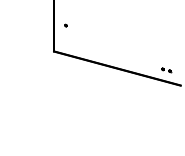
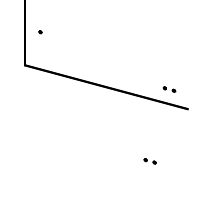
part: (151, 126) -> (150, 161), added

